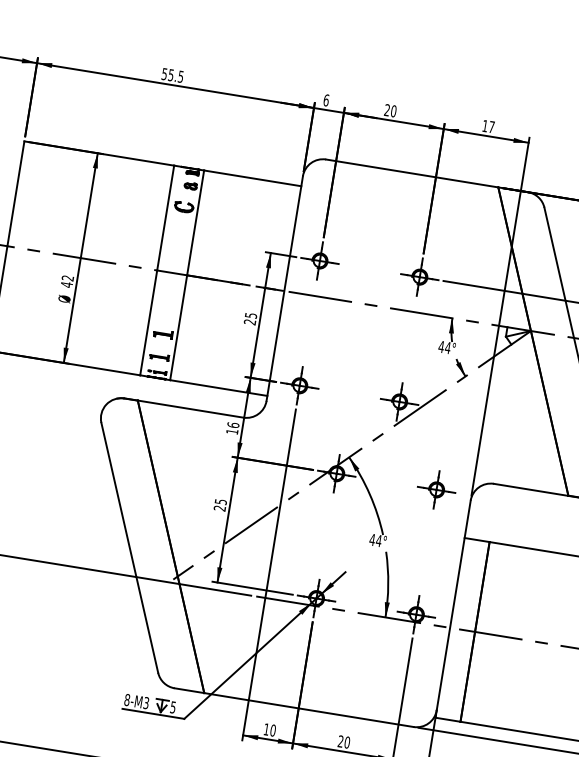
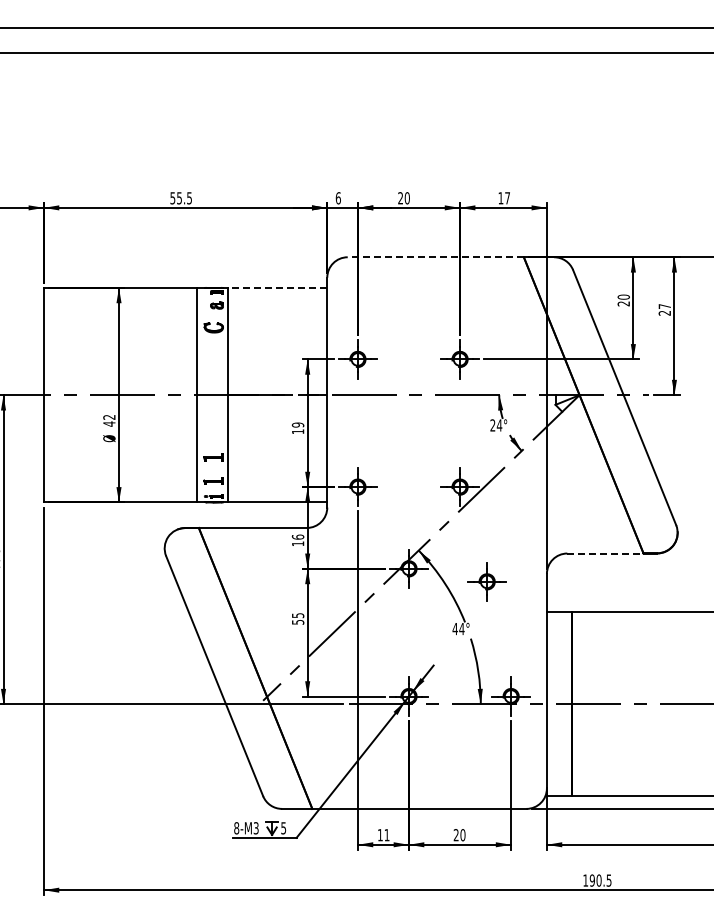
line: (411, 173) -> (435, 257), solid -> dashed
line: (252, 177) -> (277, 287), solid -> dashed
text: (249, 318) -> (297, 428), 25 -> 19
text: (441, 346) -> (492, 425), 44° -> 24°
part: (435, 489) -> (486, 581), moved
line: (531, 489) -> (605, 553), solid -> dashed
text: (219, 508) -> (297, 622), 25 -> 55
text: (272, 730) -> (386, 835), 10 -> 11

